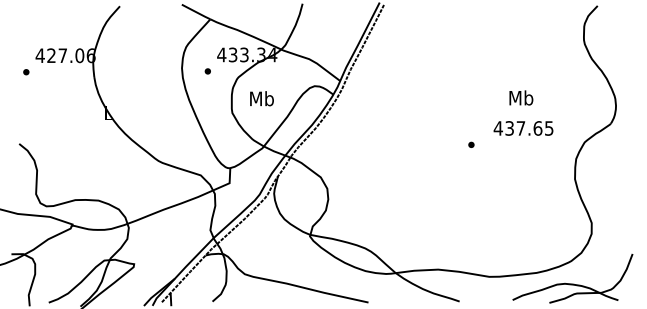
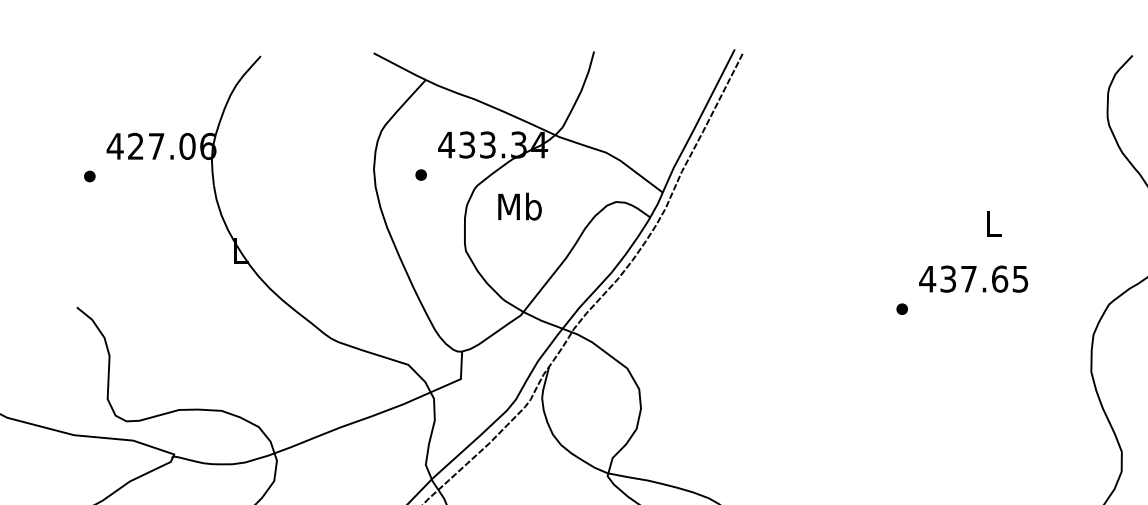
text: (521, 97) -> (993, 222), Mb -> L
text: (261, 98) -> (519, 206), moved
text: (523, 128) -> (973, 279), moved

